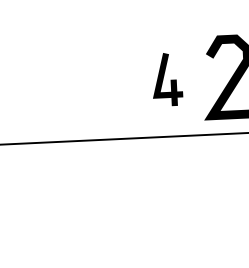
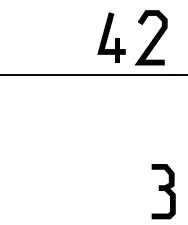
part: (167, 79) -> (111, 37), size x1.43

